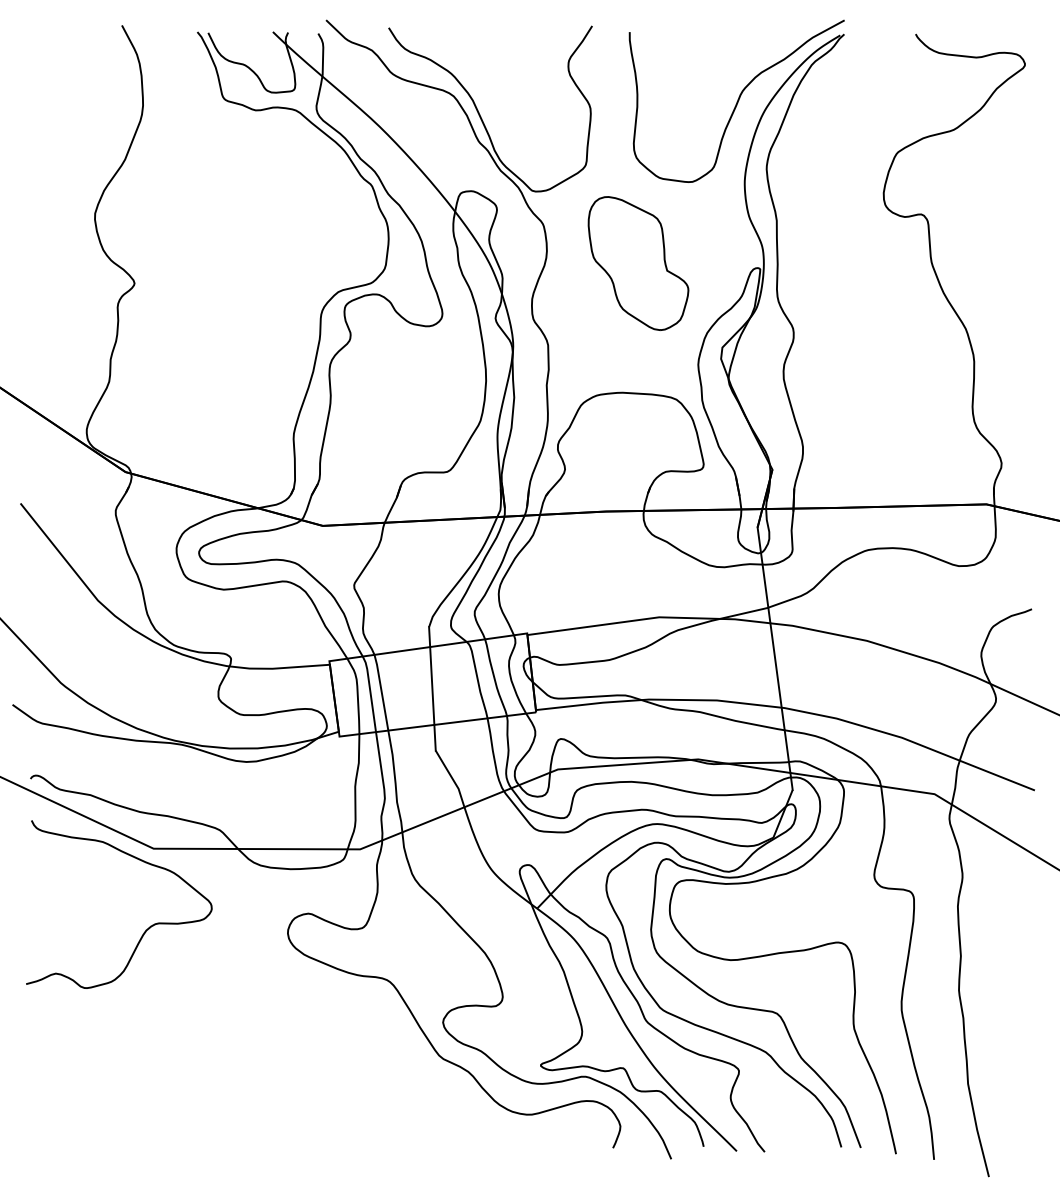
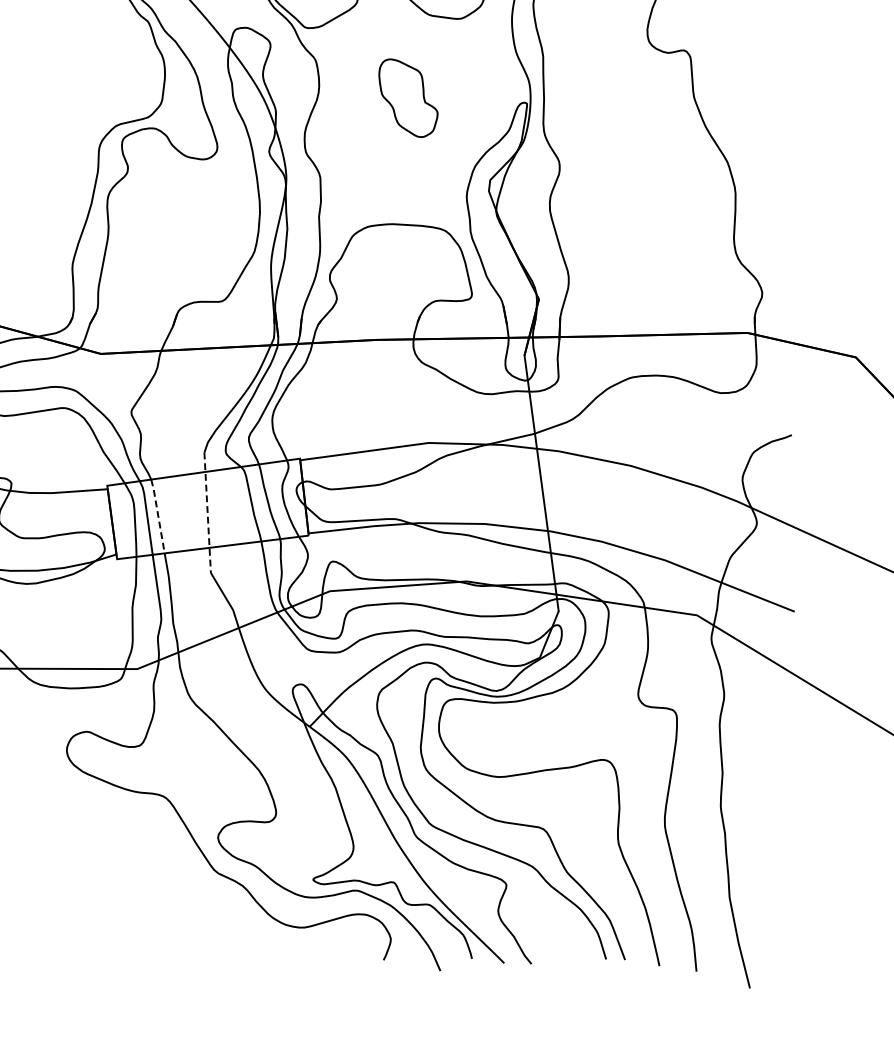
part: (638, 263) -> (408, 98), size x0.6
line: (432, 688) -> (207, 512), solid -> dashed
line: (381, 692) -> (158, 516), solid -> dashed

